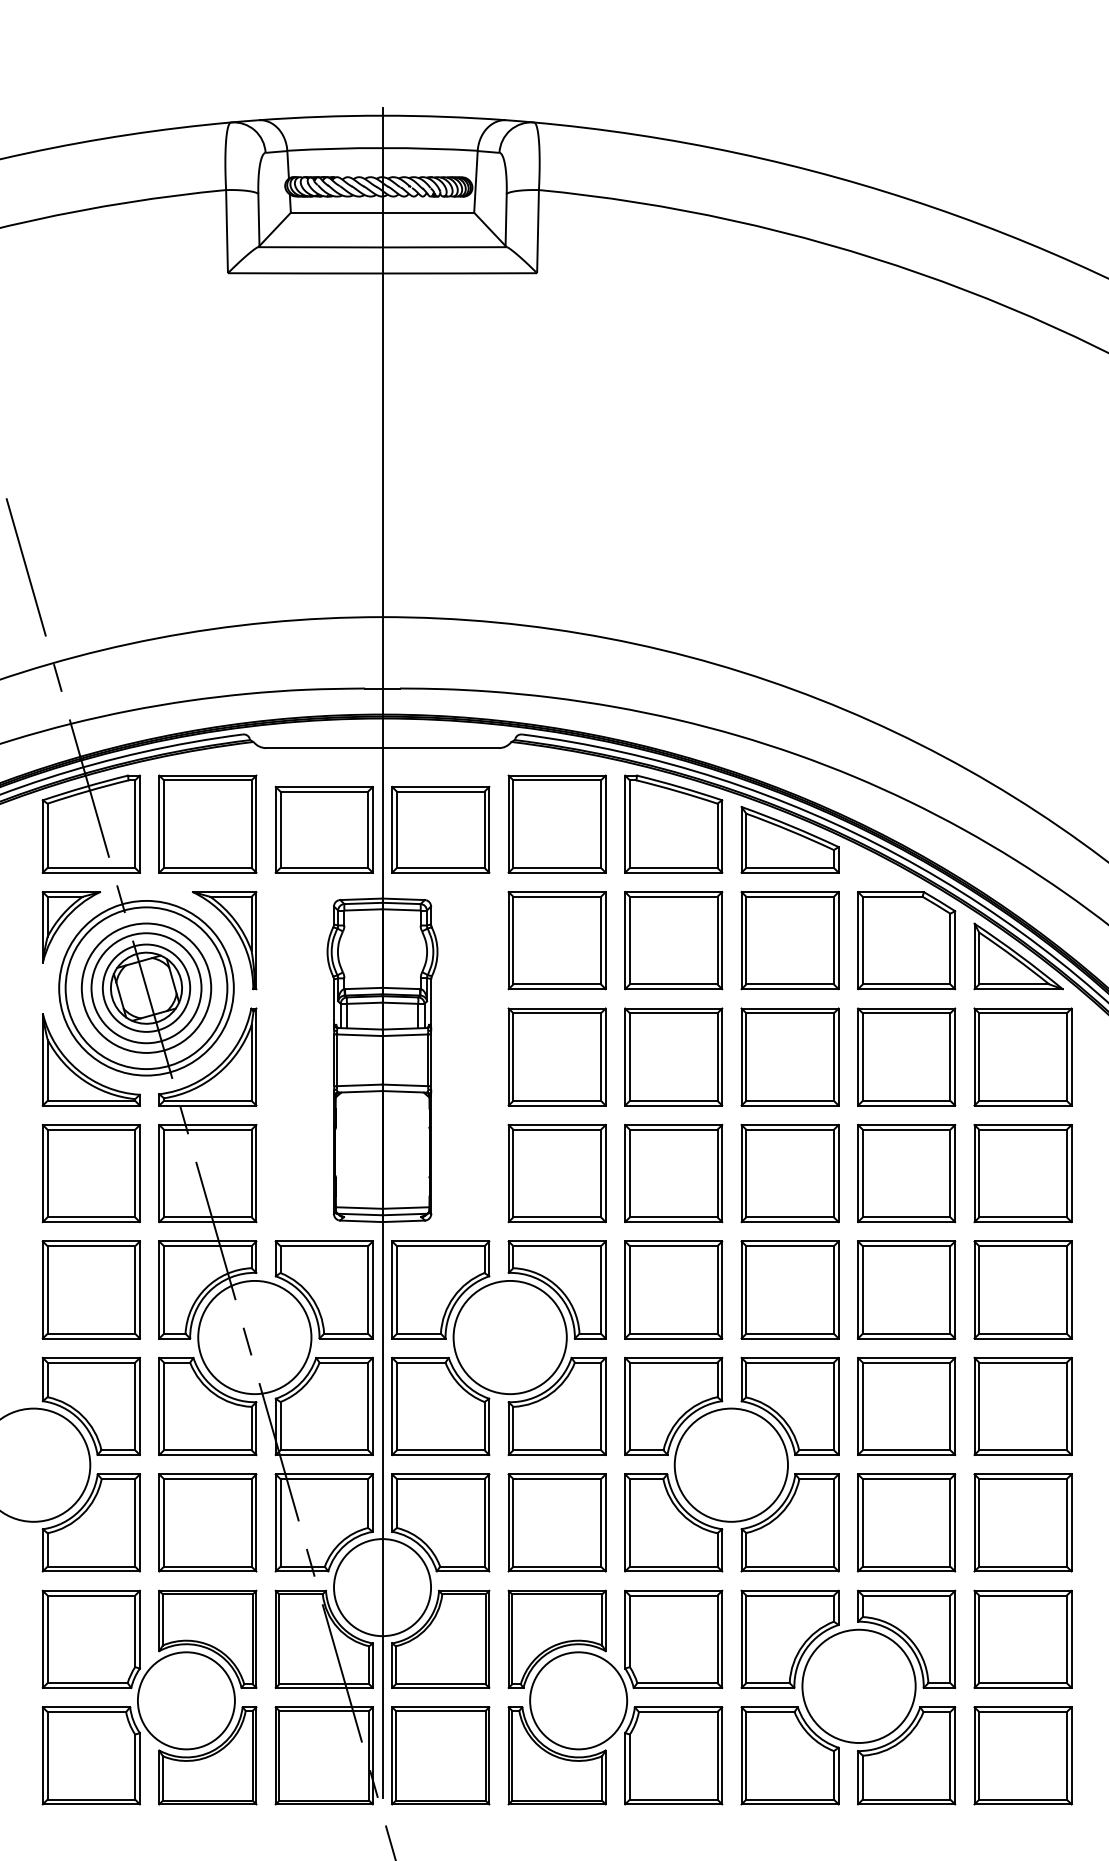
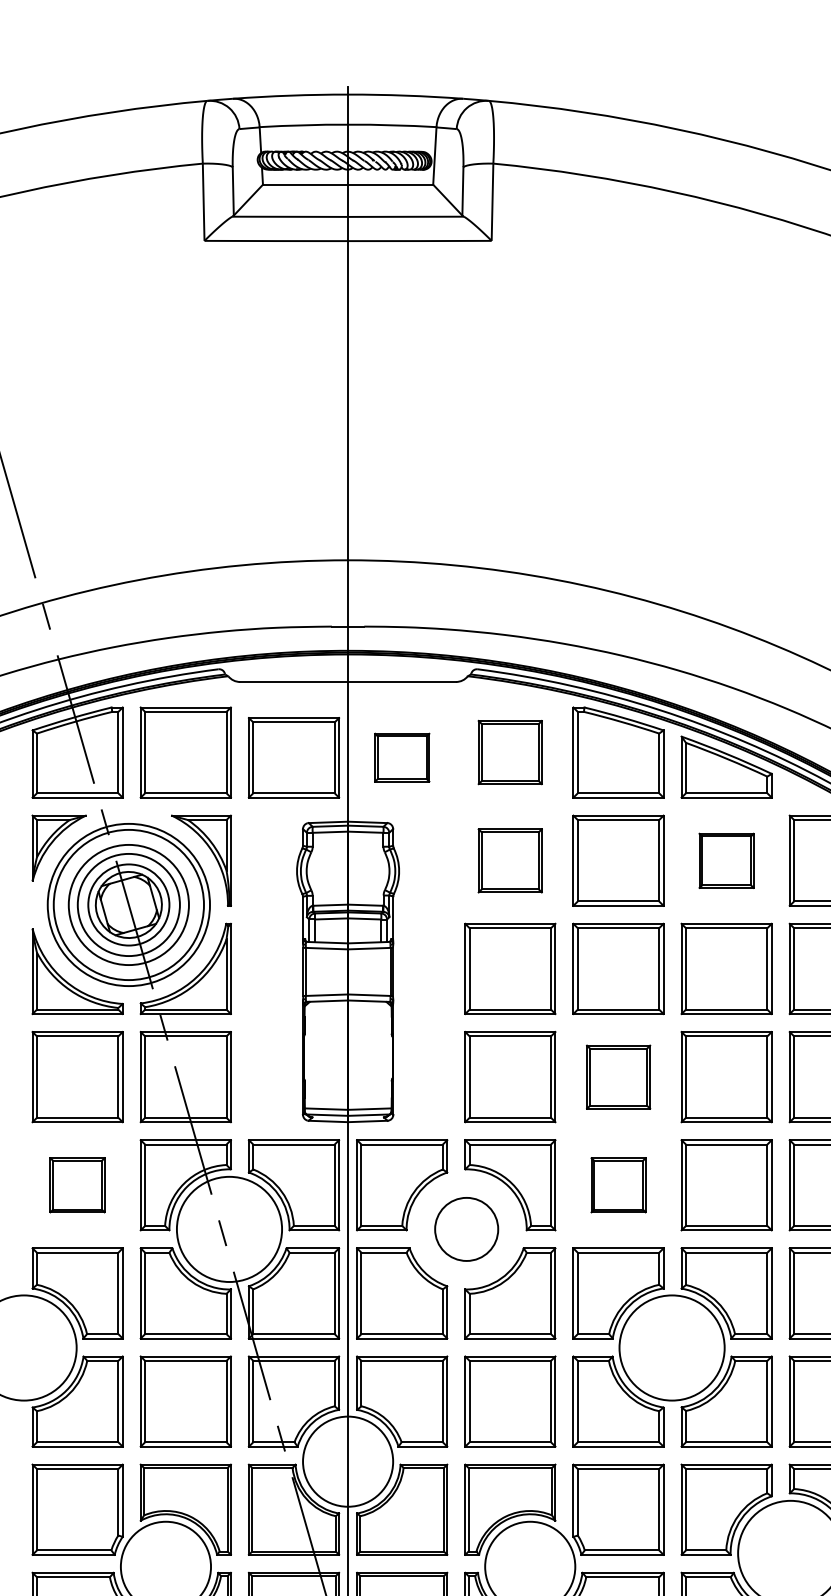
part: (556, 823) -> (509, 751), size x0.7
part: (440, 829) -> (401, 757), size x0.6
part: (556, 940) -> (509, 860), size x0.7
part: (789, 940) -> (726, 860), size x0.6
part: (673, 1173) -> (618, 1077), size x0.7
part: (90, 1289) -> (76, 1184), size x0.6
part: (673, 1289) -> (618, 1184), size x0.6
circle: (509, 1337) -> (466, 1229), size x0.6

